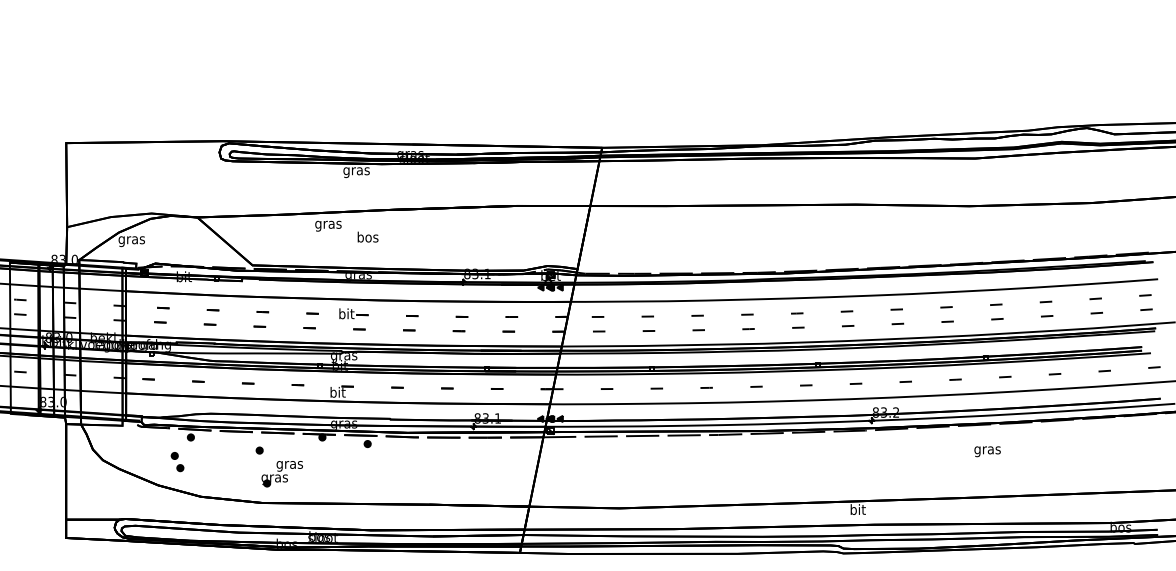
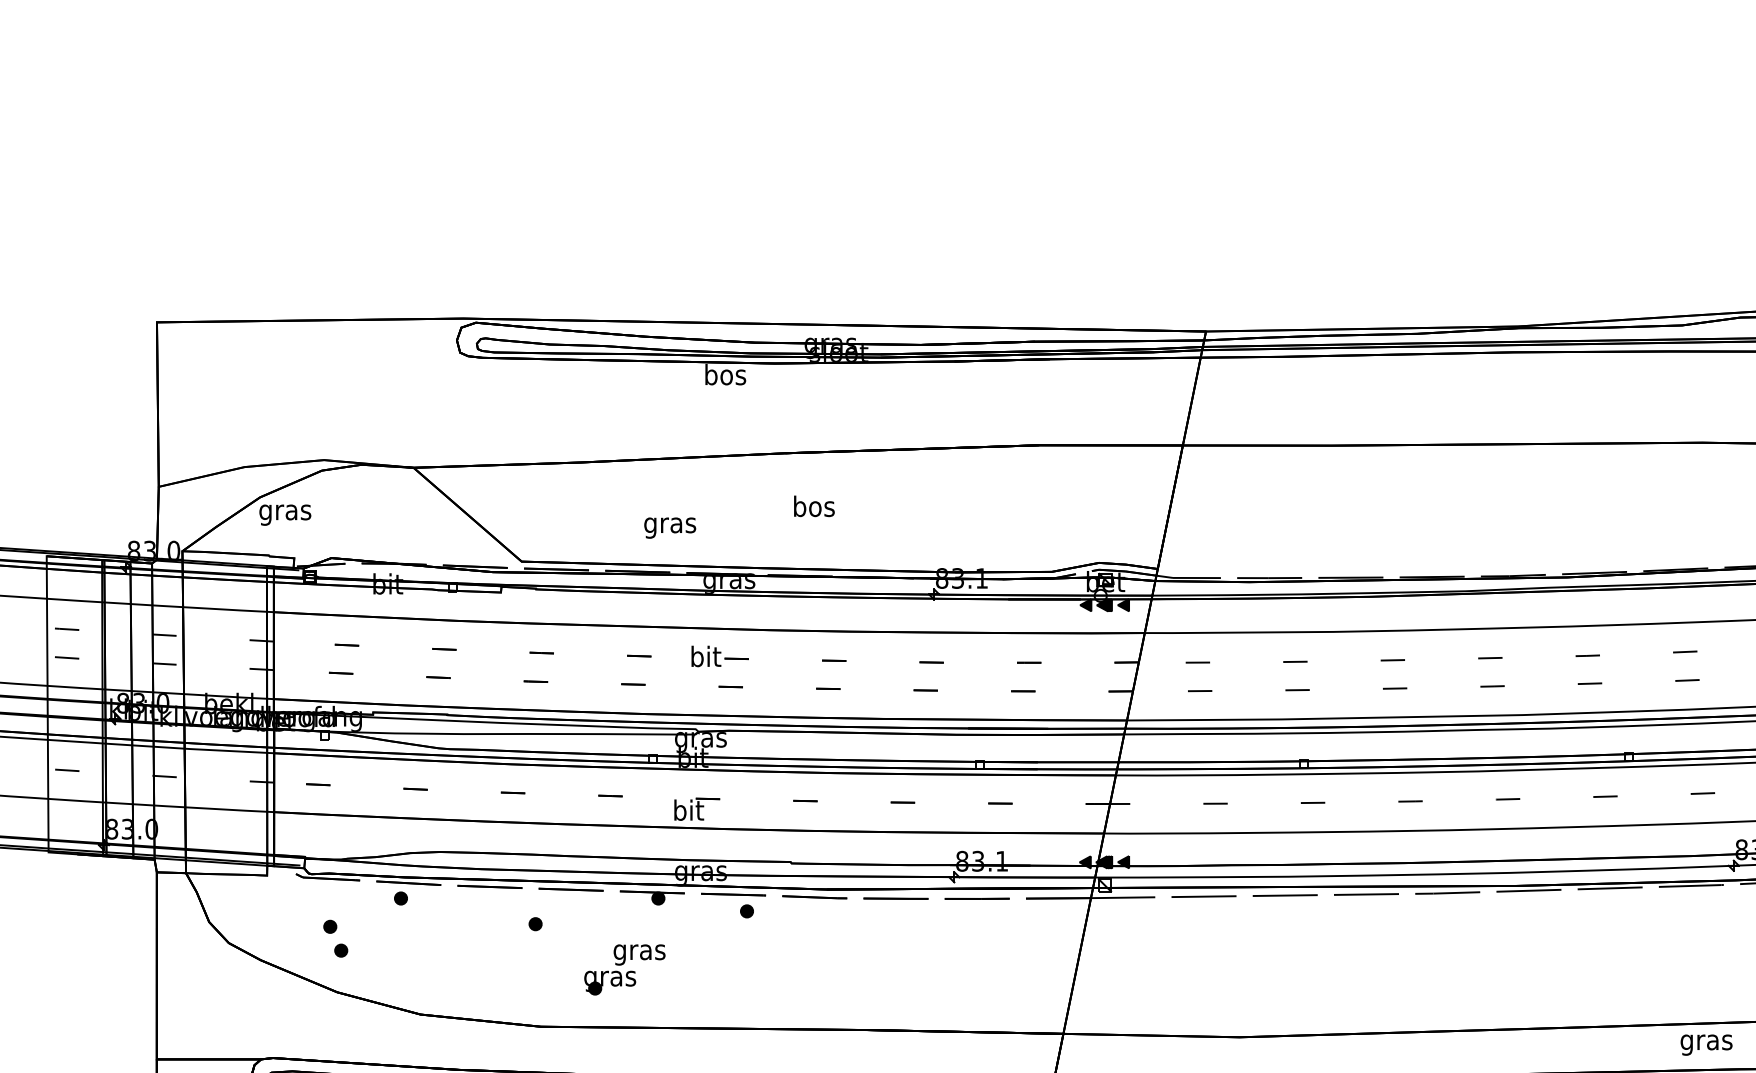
text: (356, 171) -> (725, 377), gras -> bos
text: (328, 225) -> (670, 526), moved
text: (367, 236) -> (813, 505), moved
part: (177, 462) -> (335, 939), moved
part: (281, 474) -> (623, 970), moved
text: (857, 510) -> (1705, 1041), bit -> gras

